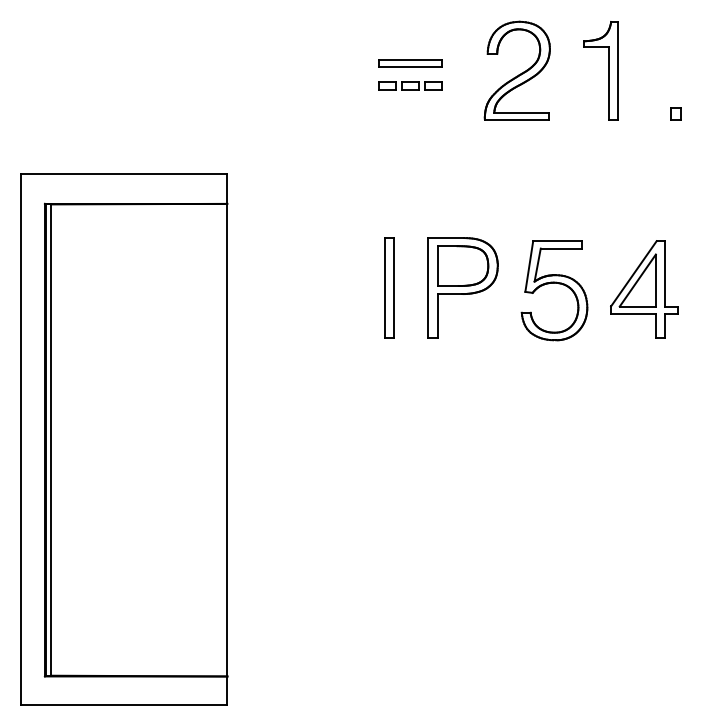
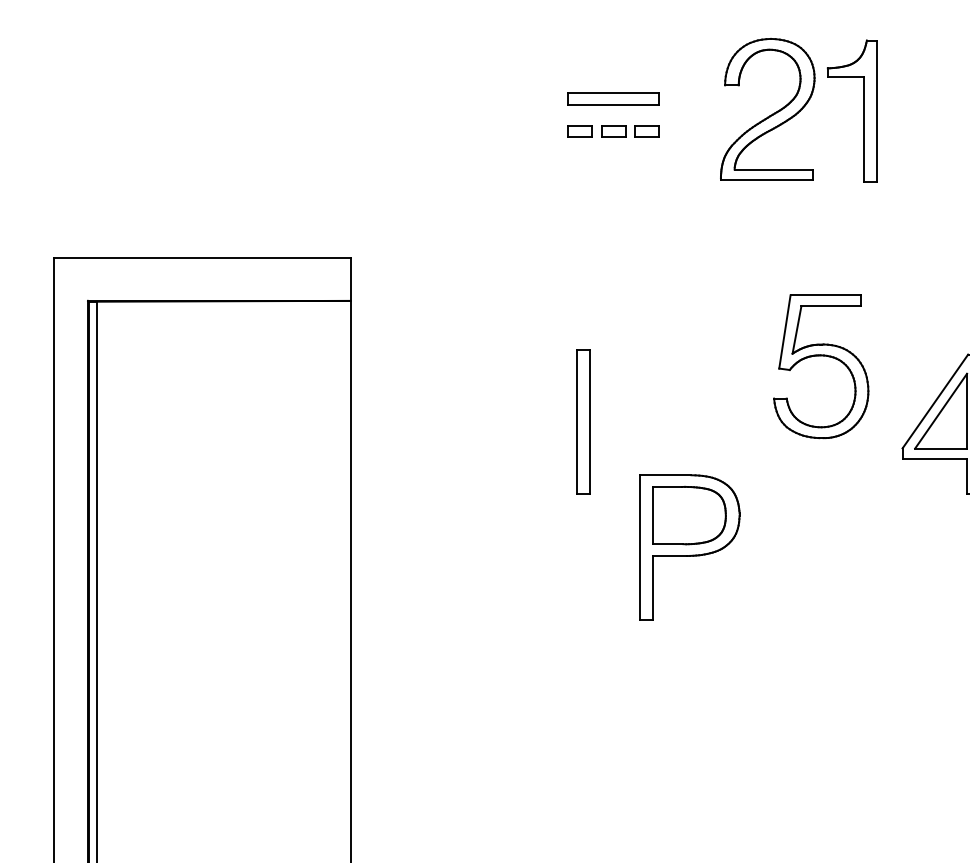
part: (608, 70) -> (862, 110), moved
part: (554, 283) -> (821, 356), moved
part: (462, 287) -> (688, 546), moved

